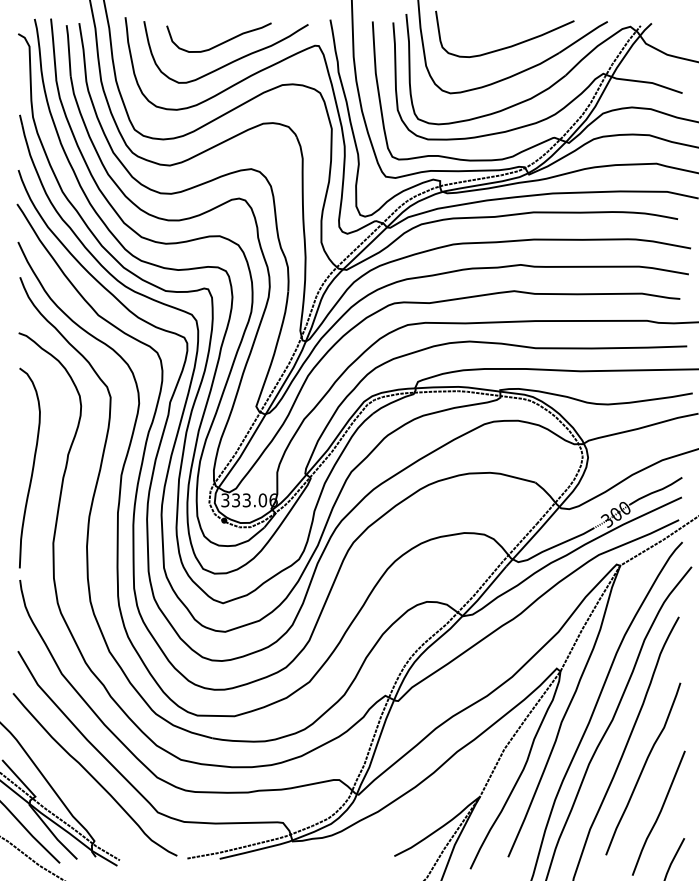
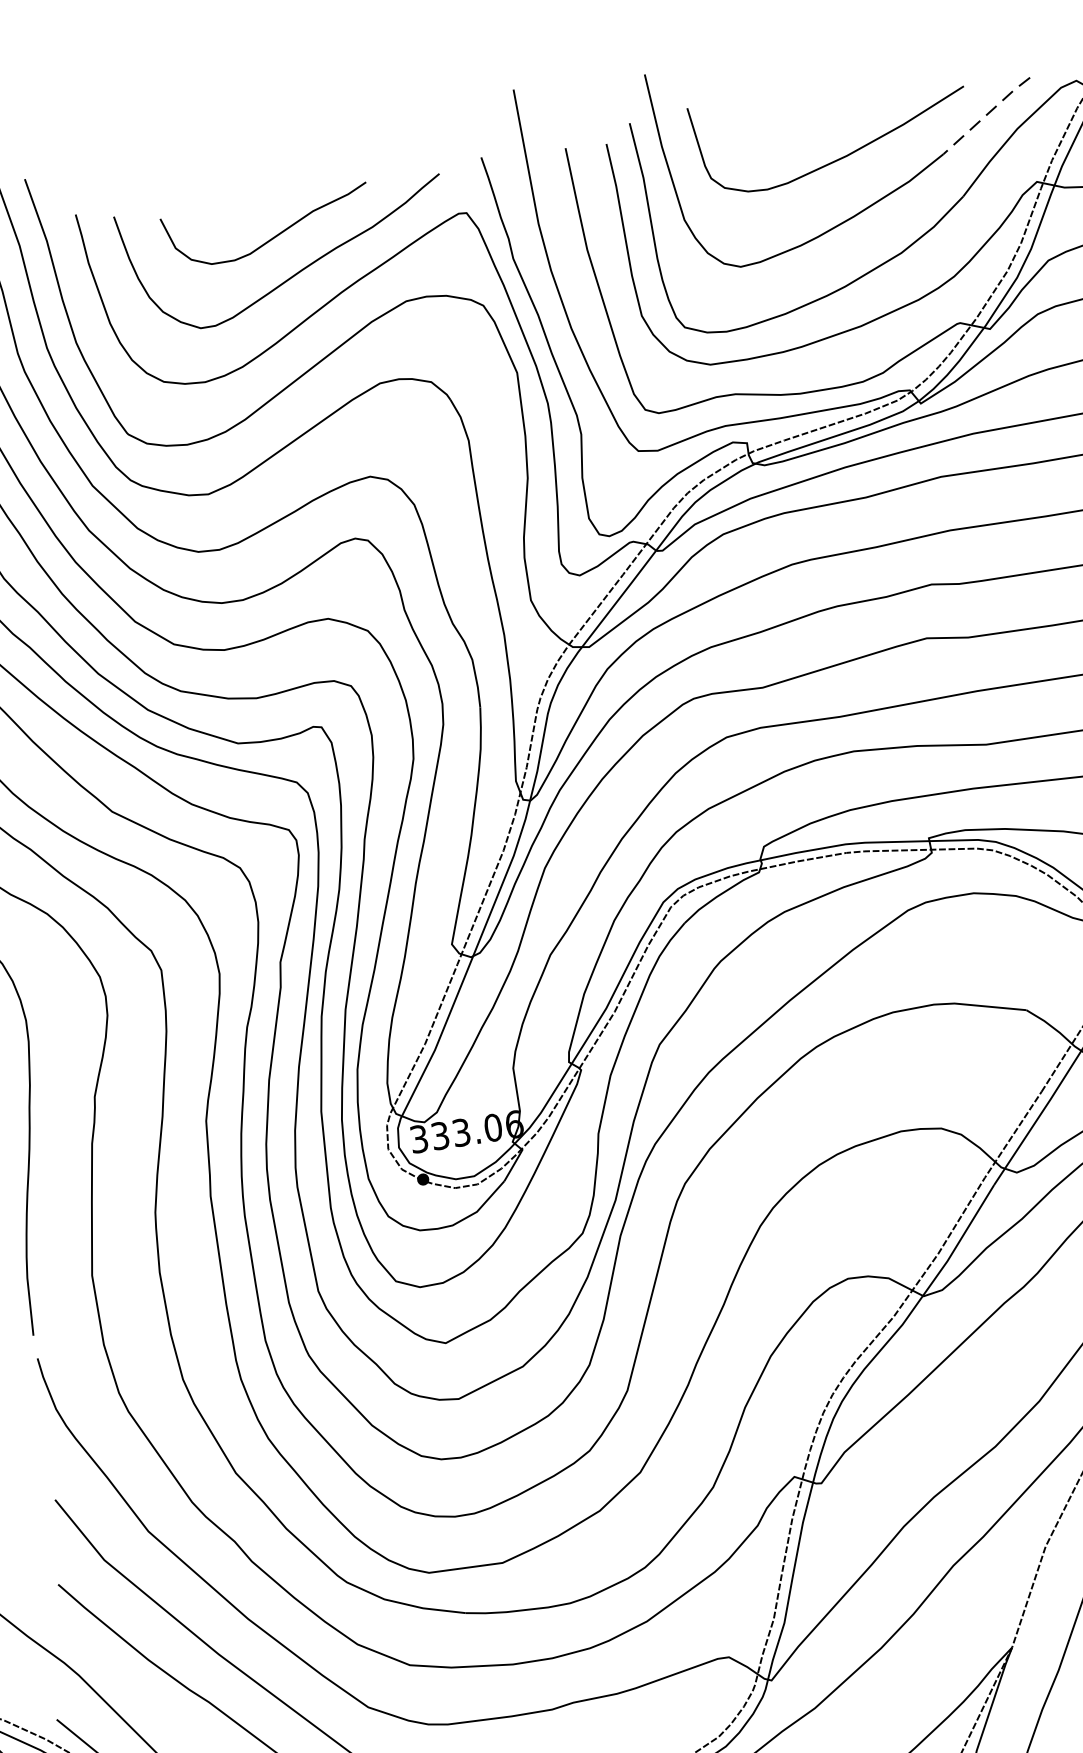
line: (583, 36) -> (986, 114), solid -> dashed

